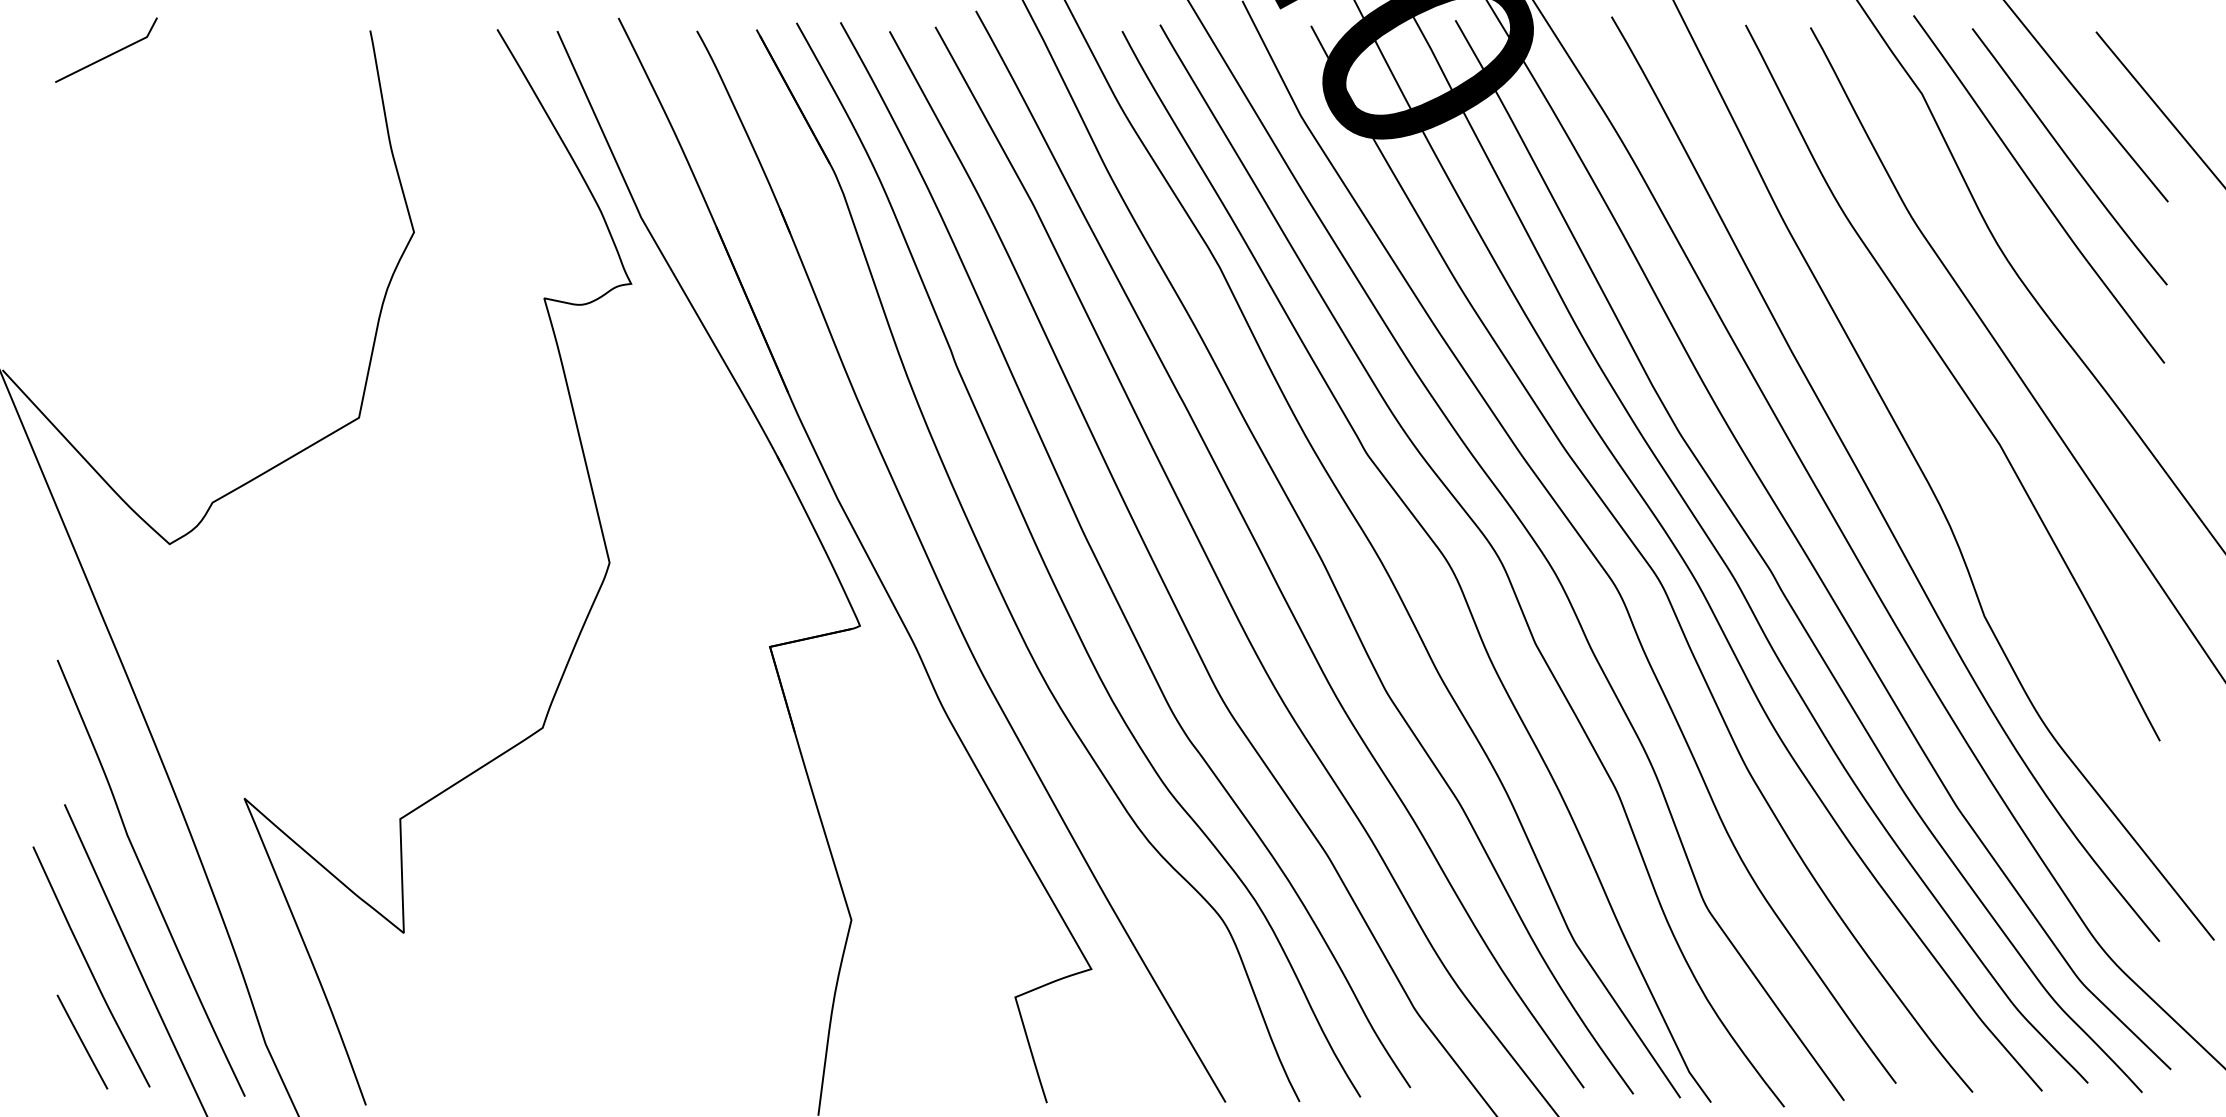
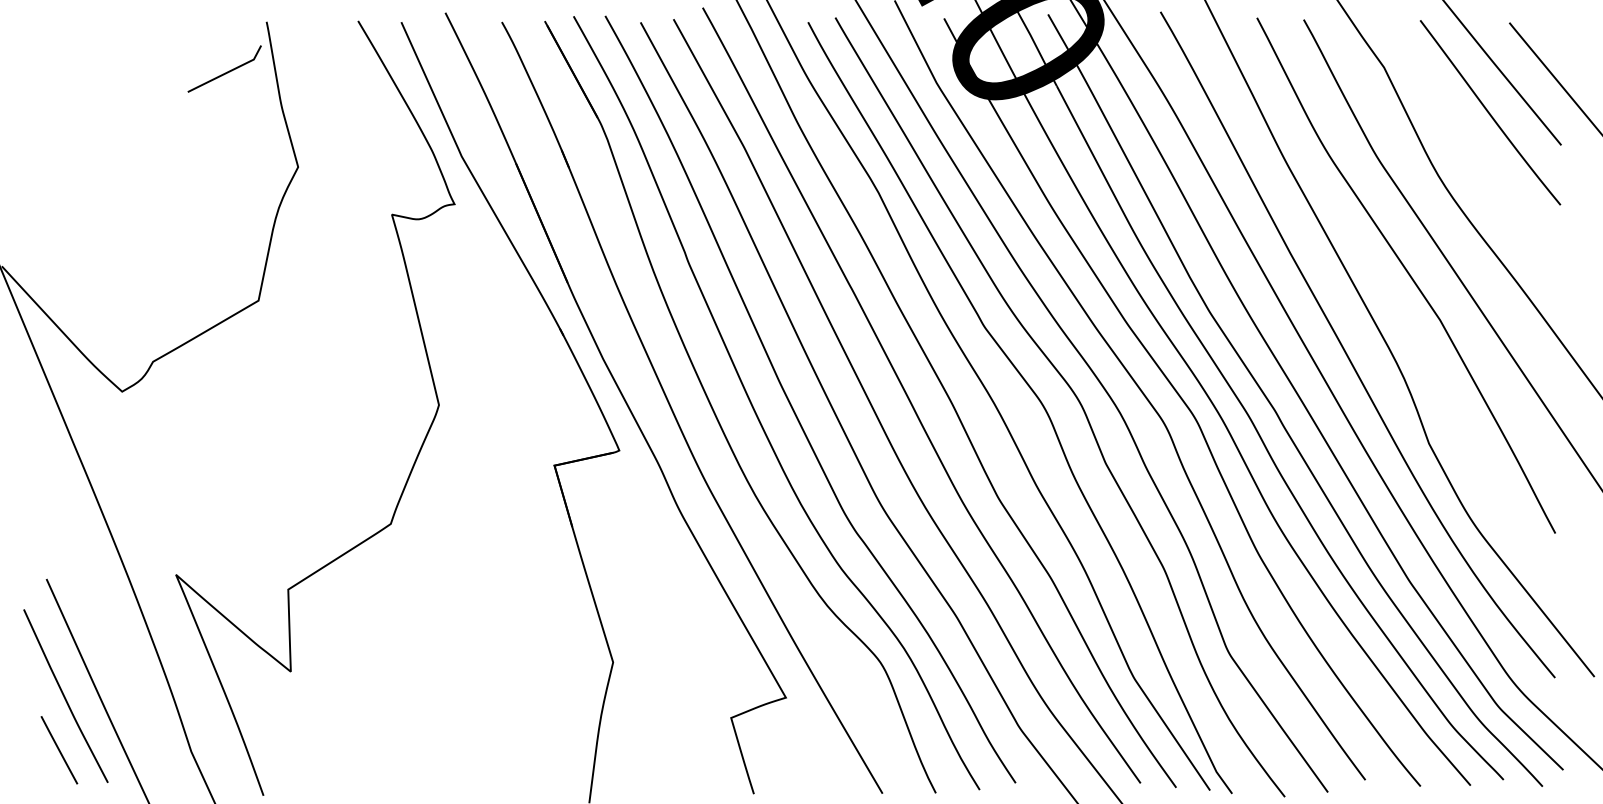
line: (107, 55) -> (225, 72), moved
curve: (2037, 189) -> (1467, 136), removed
curve: (147, 878) -> (106, 632), removed

